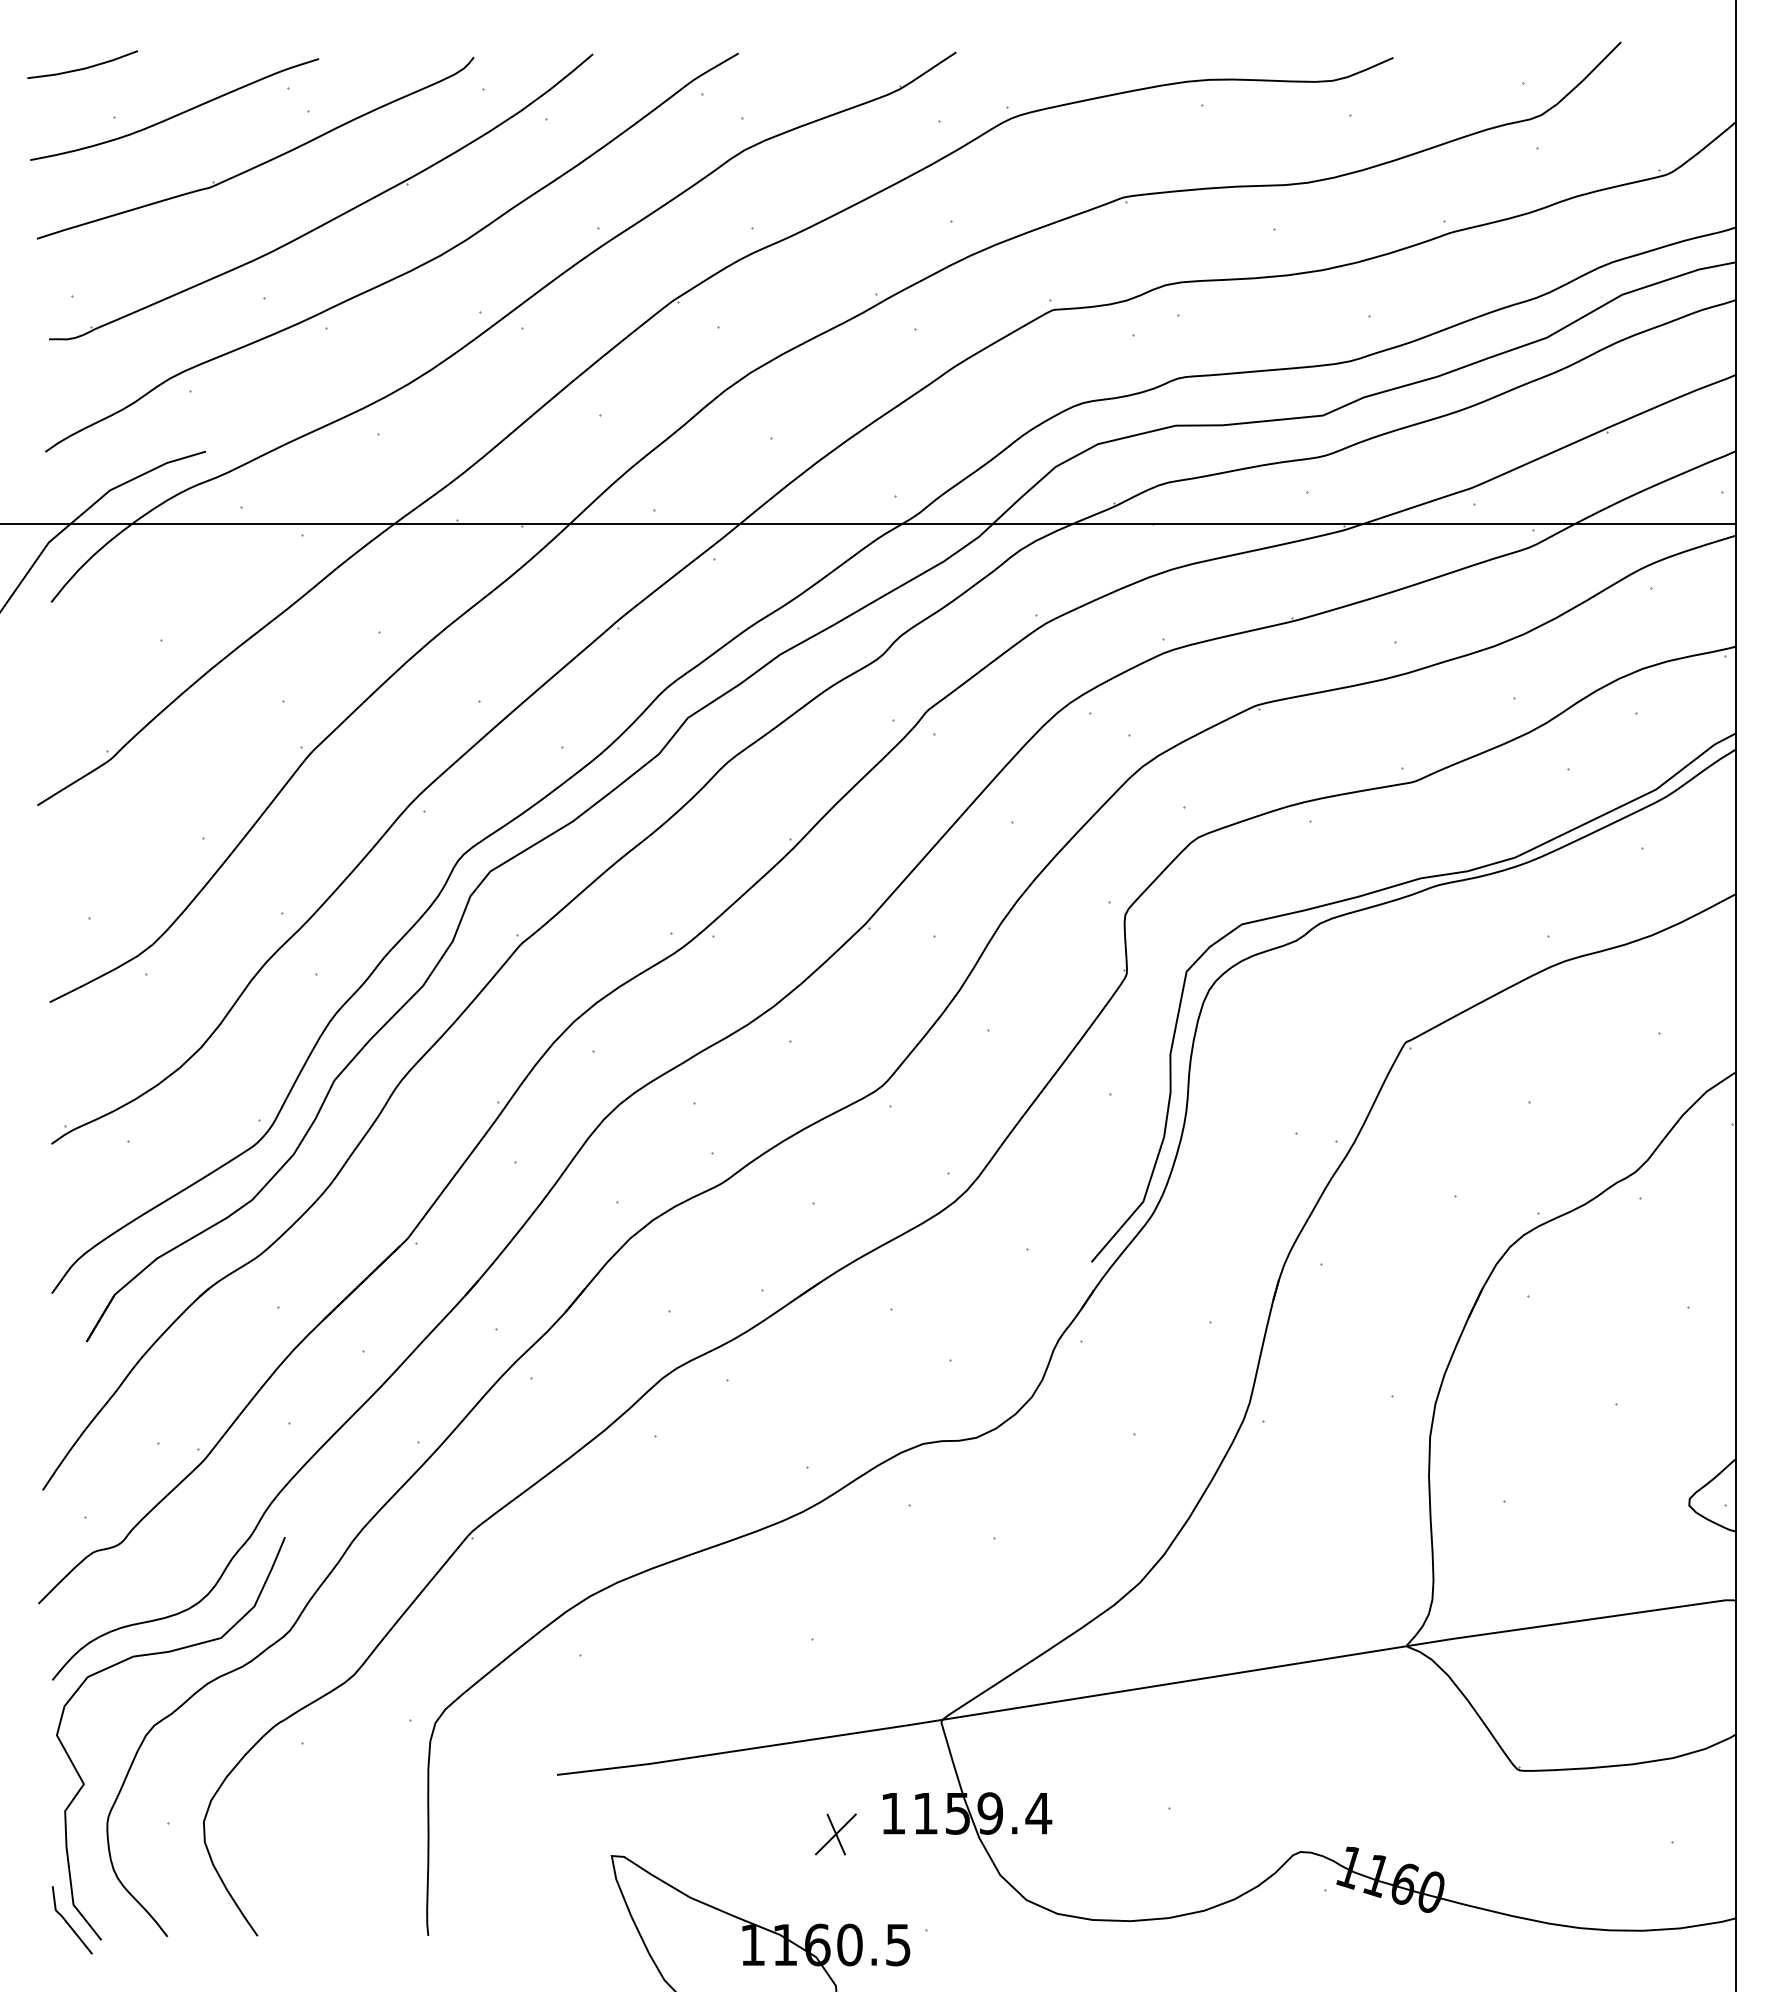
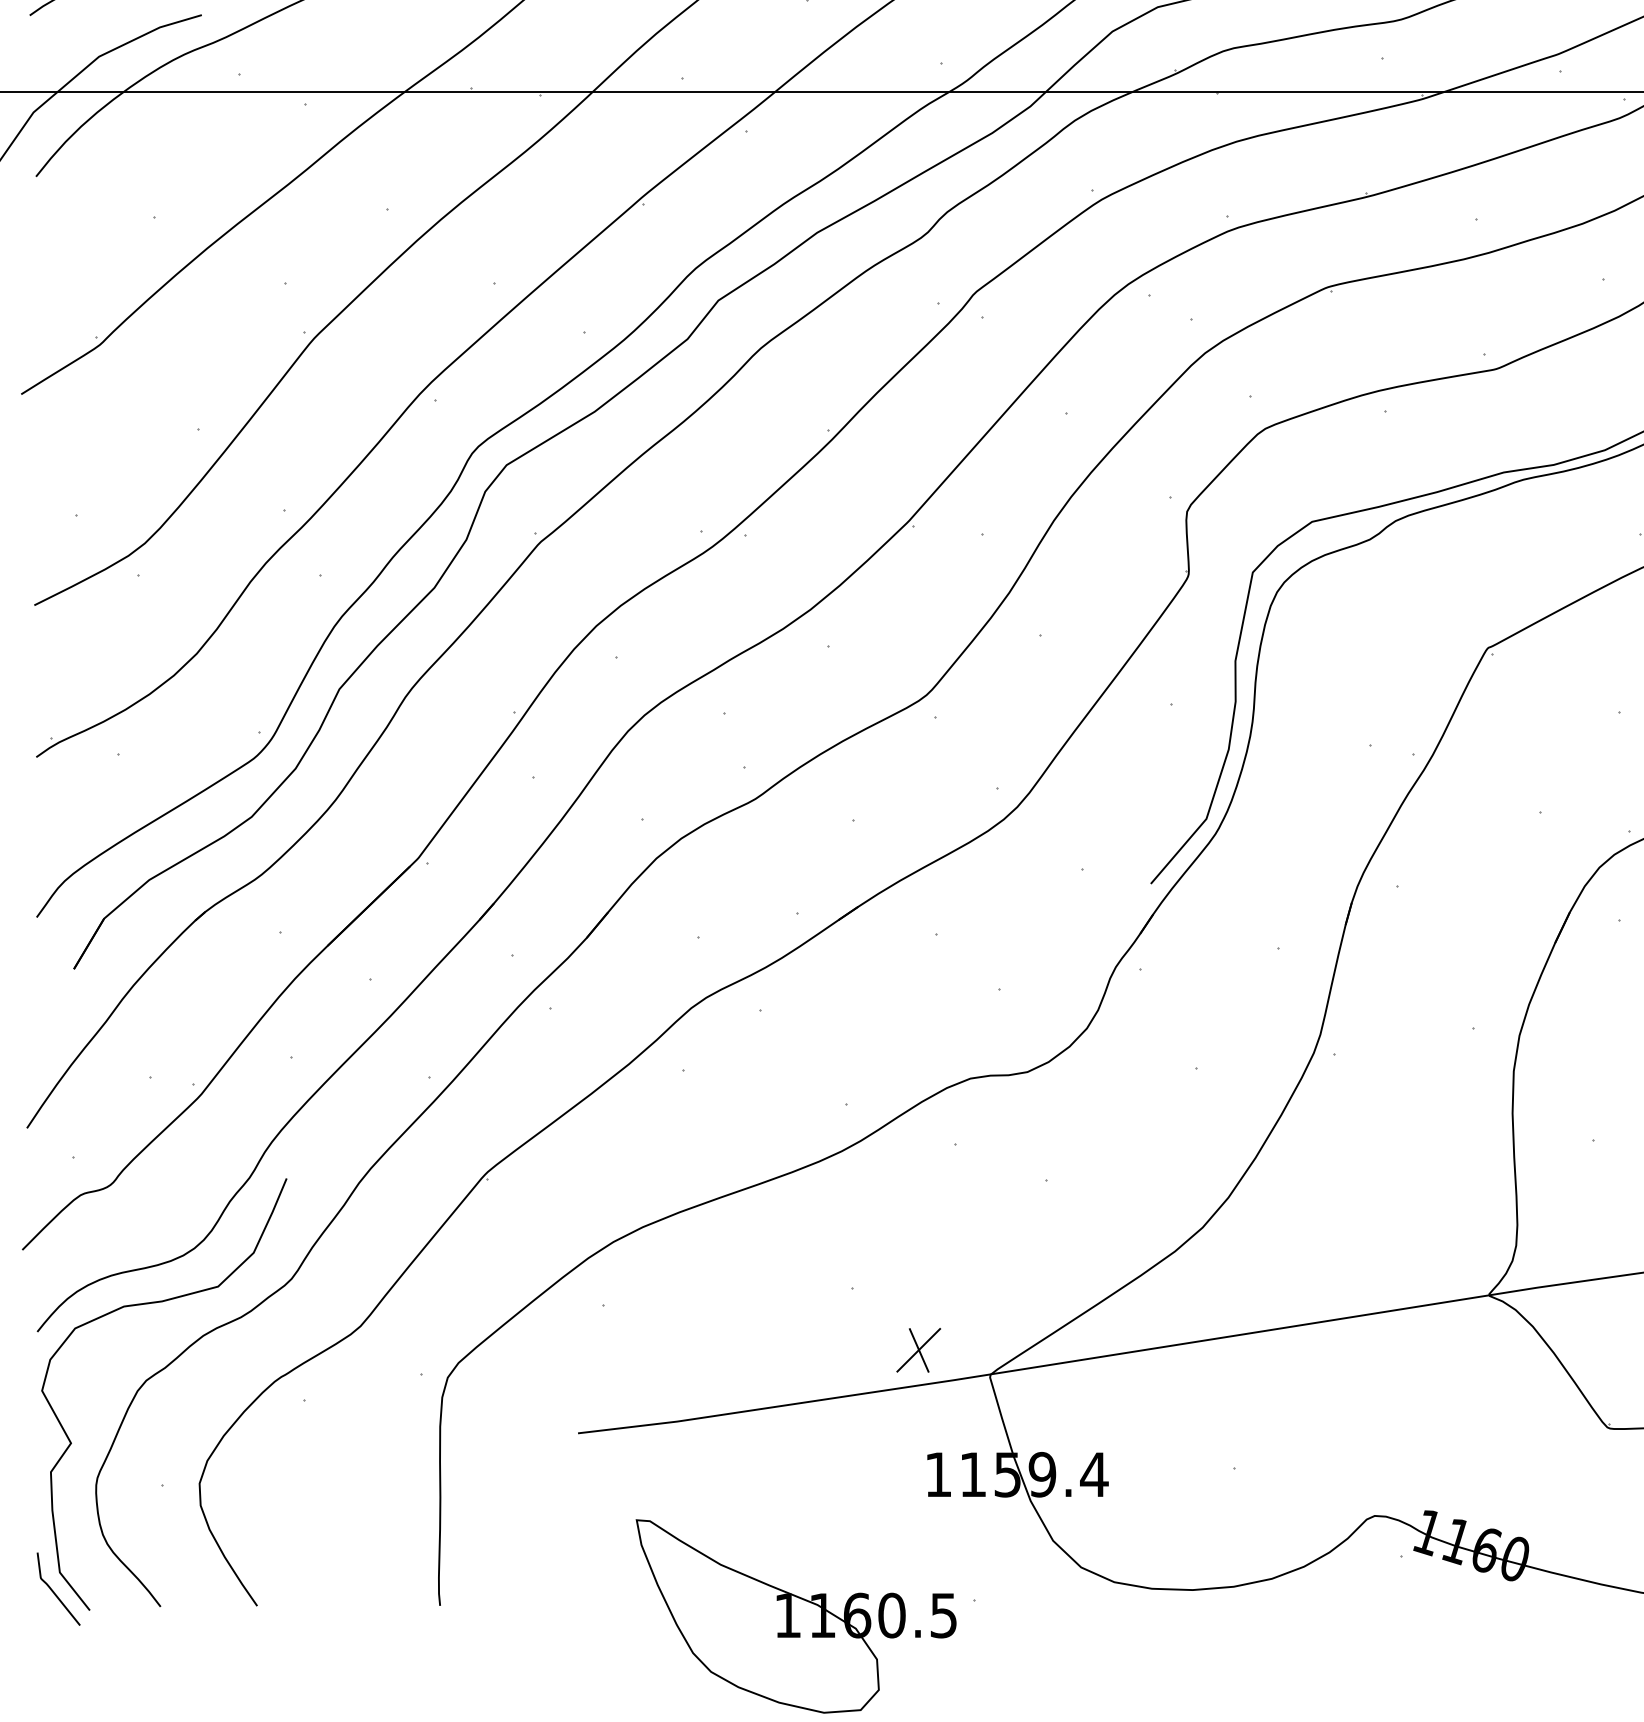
part: (835, 1834) -> (918, 1350), moved

